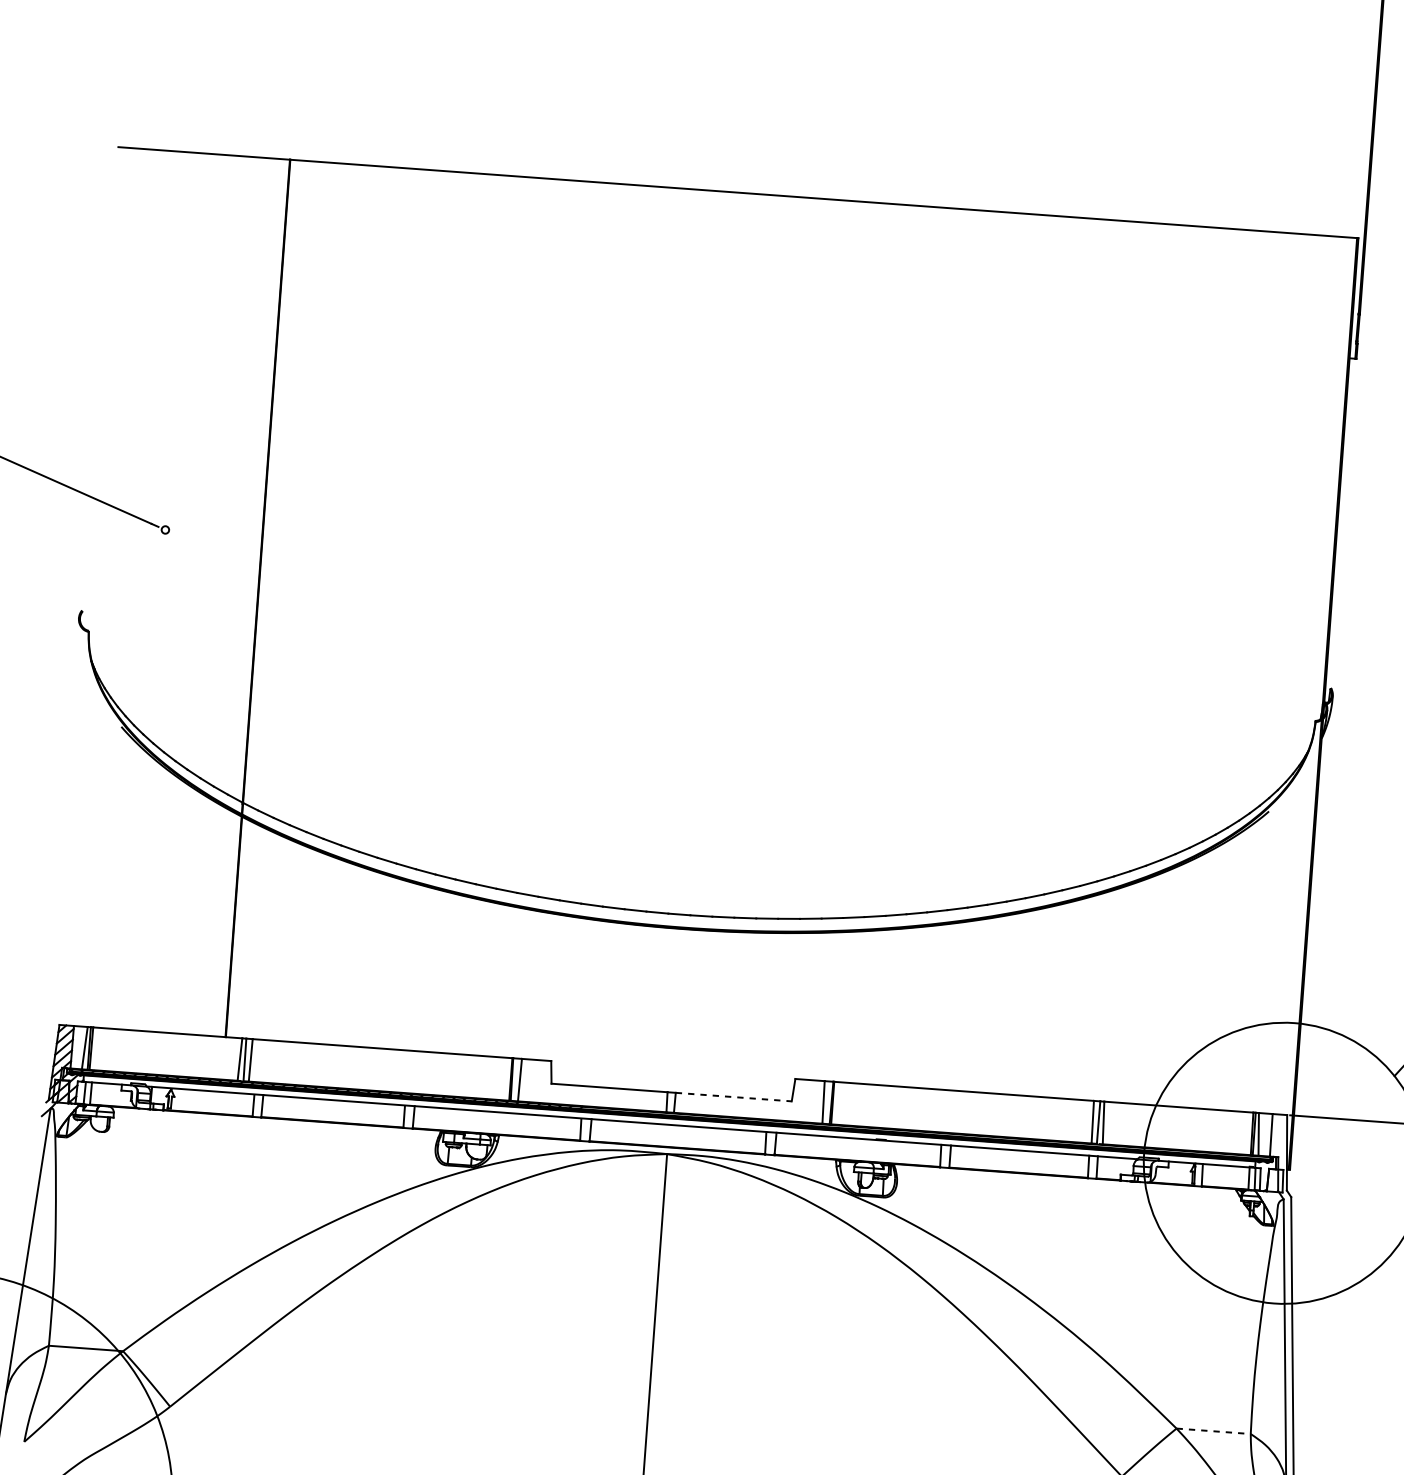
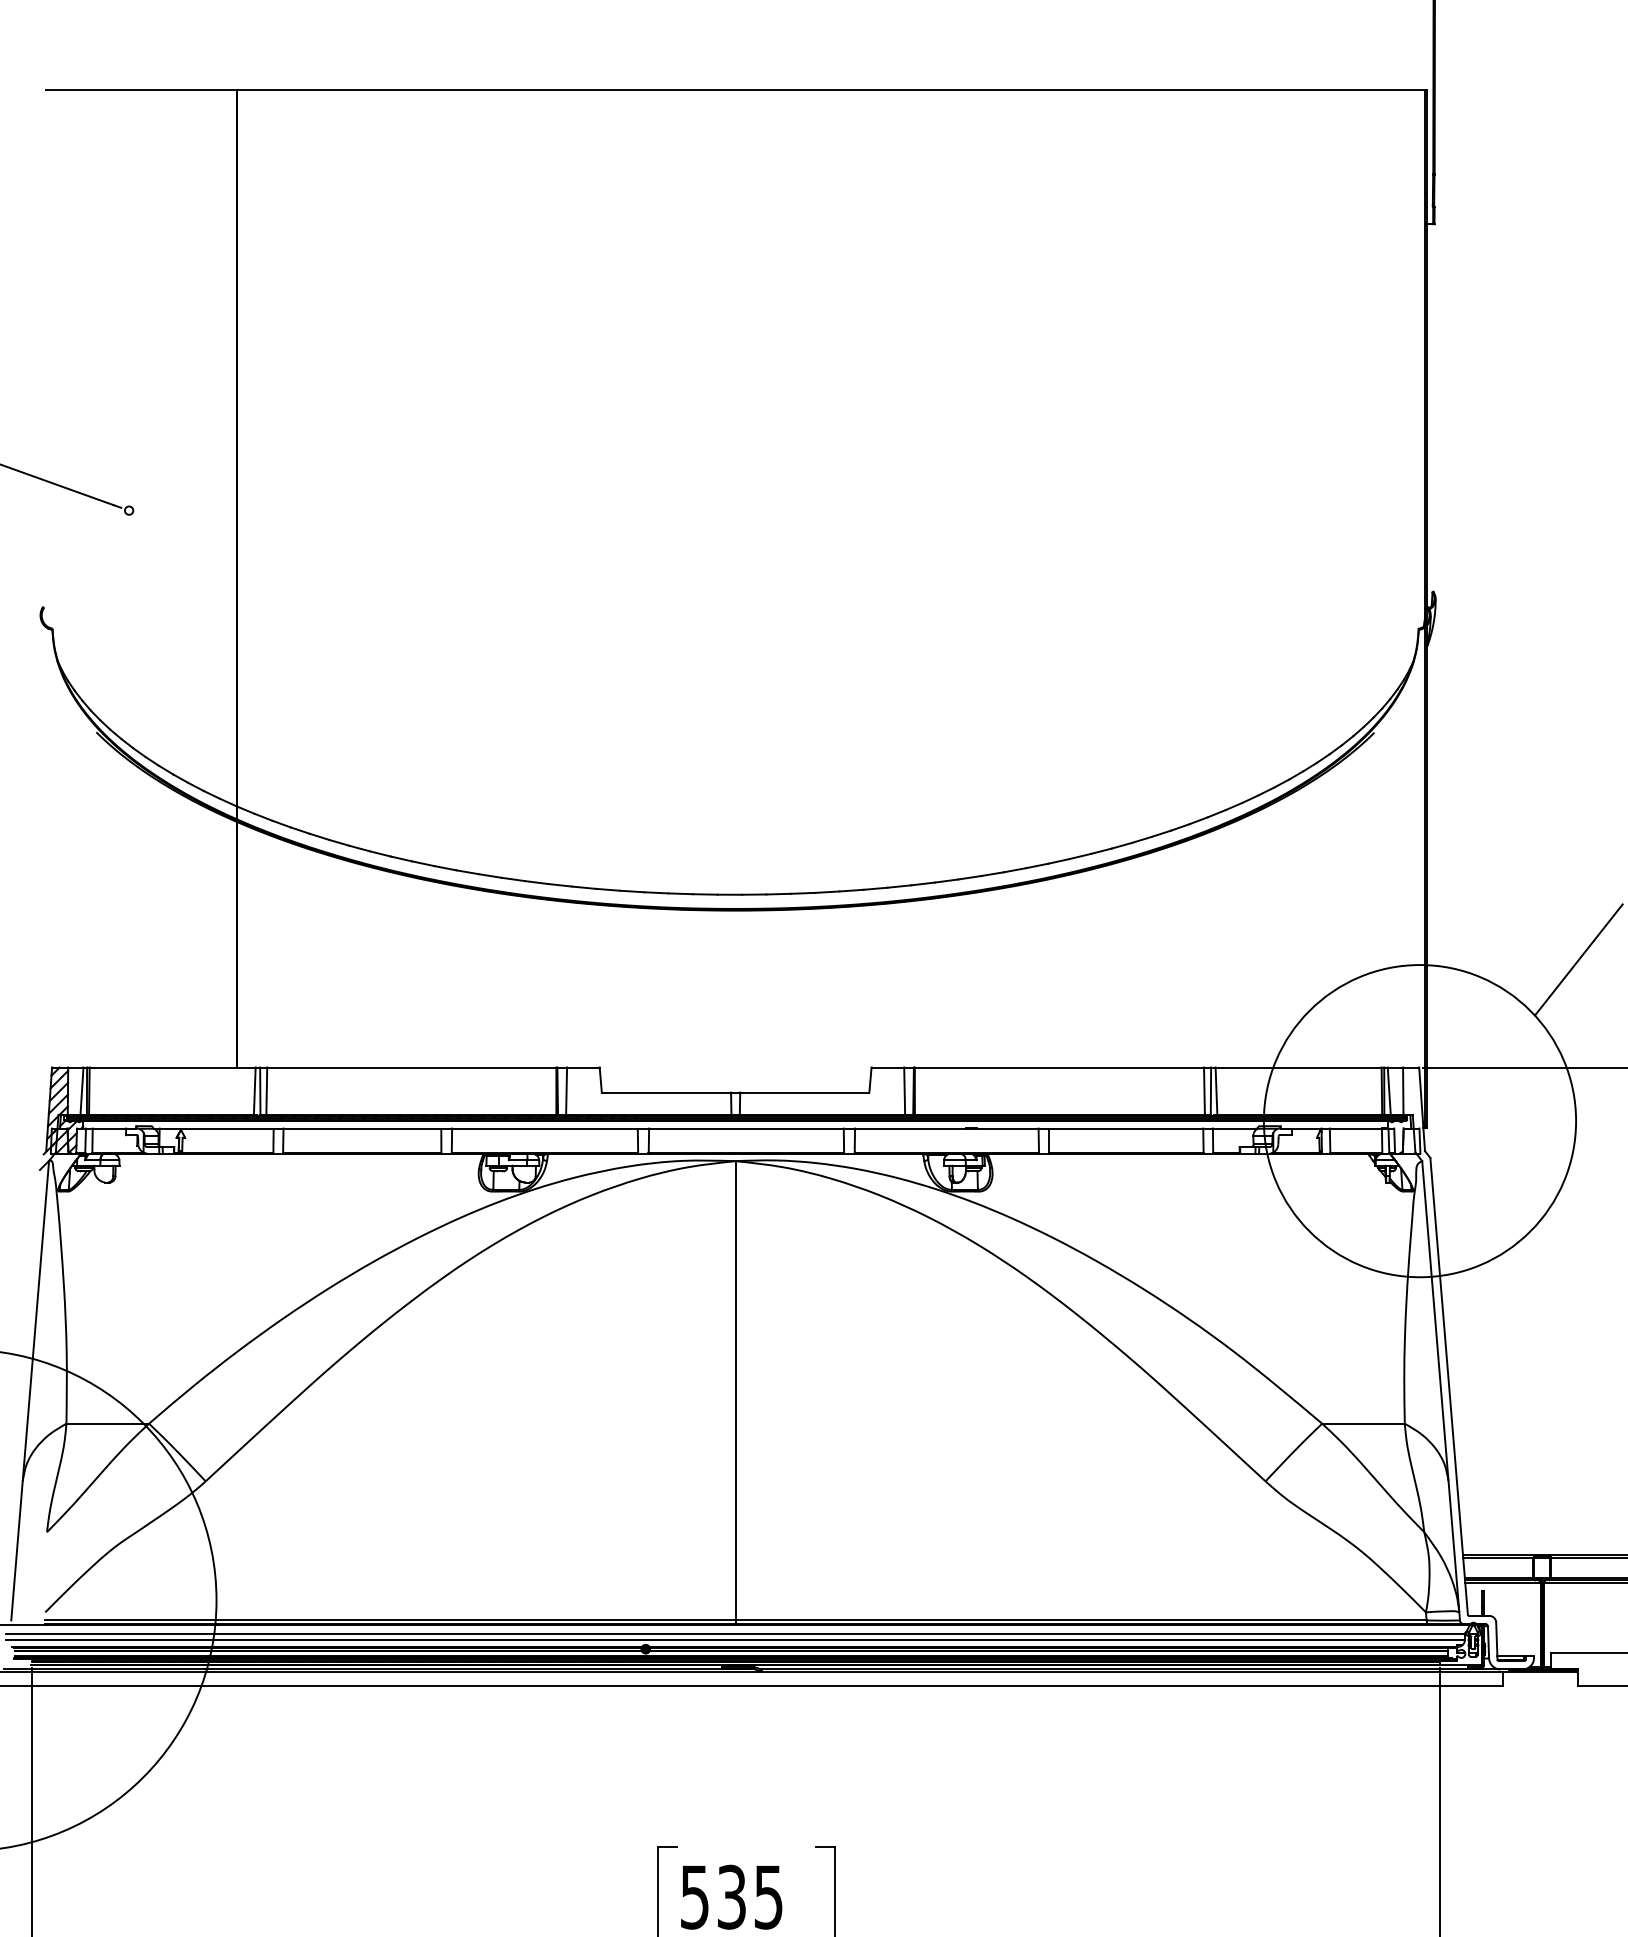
line: (733, 1096) -> (804, 1092), dashed -> solid
line: (1214, 1431) -> (1364, 1423), dashed -> solid

